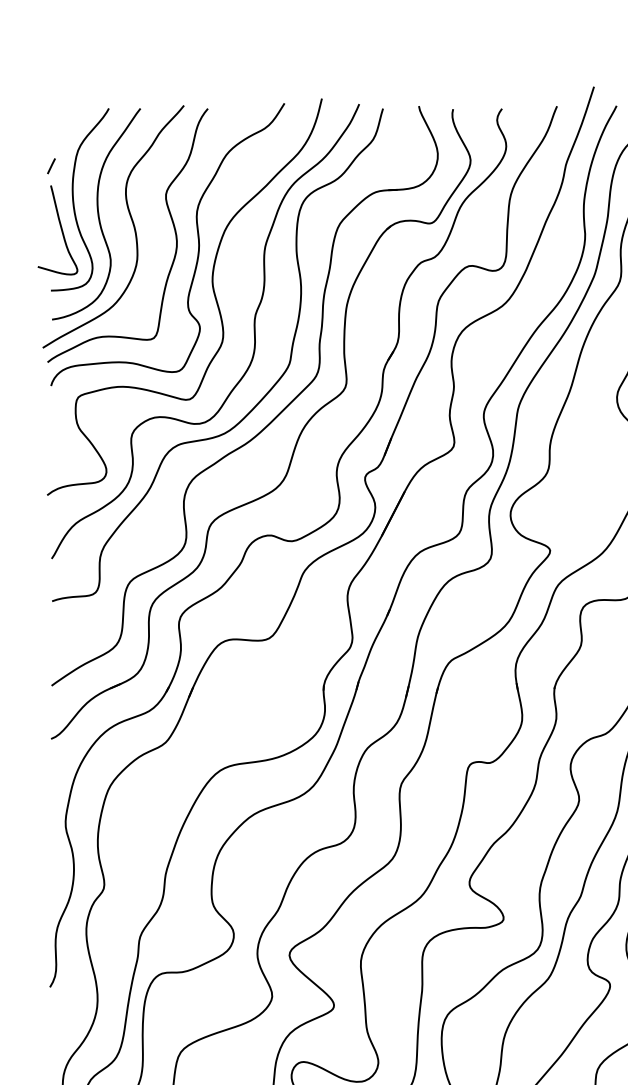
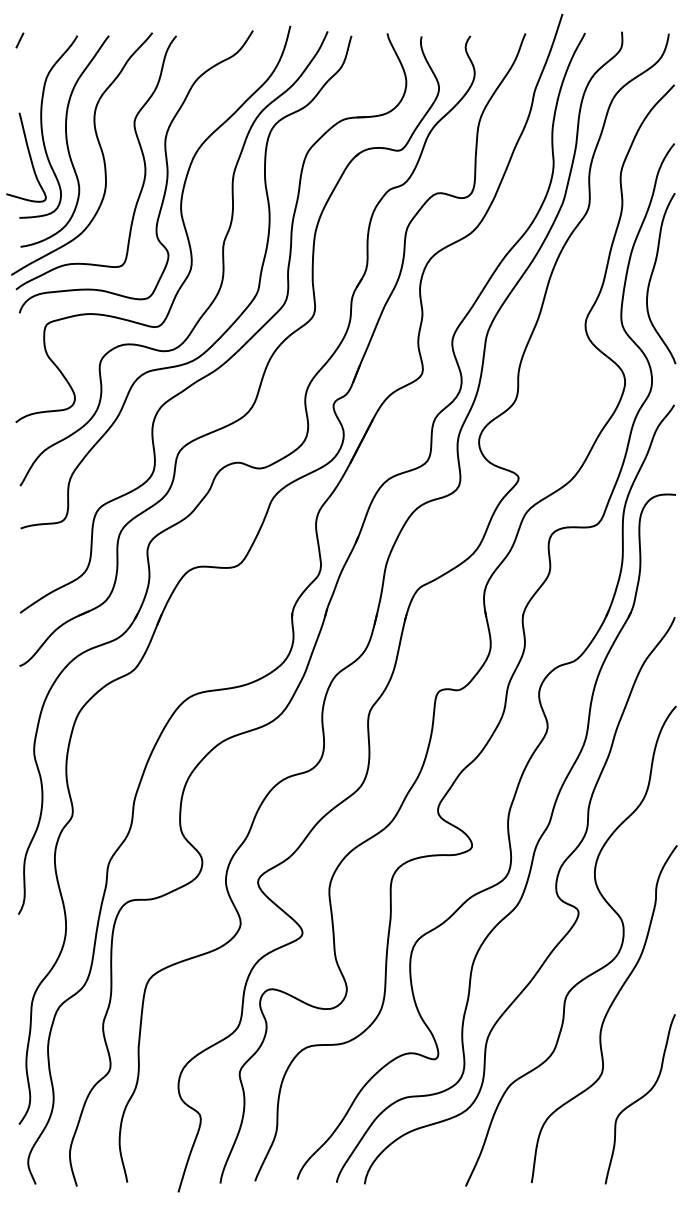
line: (51, 166) -> (19, 40), moved

